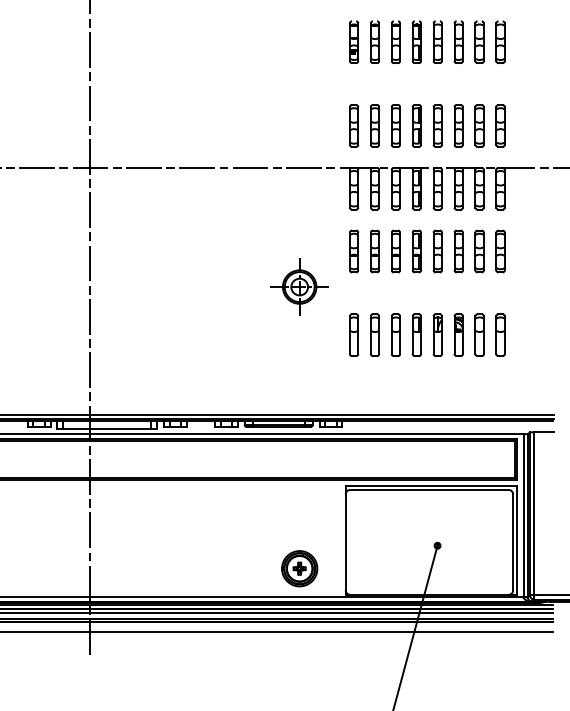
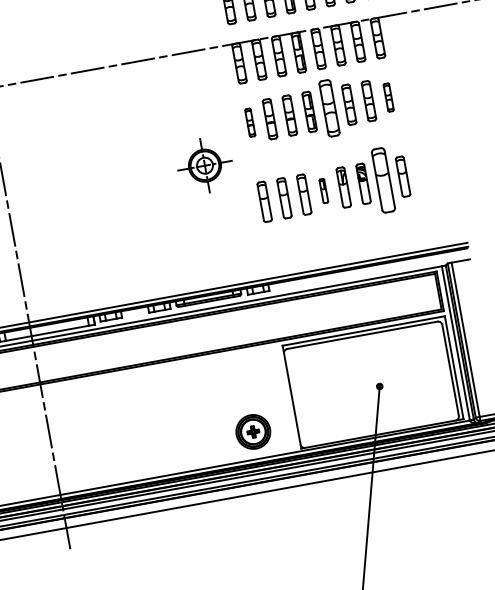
part: (353, 251) -> (249, 122), size x0.7
part: (437, 251) -> (329, 108), size x1.4
part: (500, 251) -> (388, 97), size x0.7
part: (416, 334) -> (323, 190), size x0.6
part: (479, 334) -> (383, 179), size x1.6

